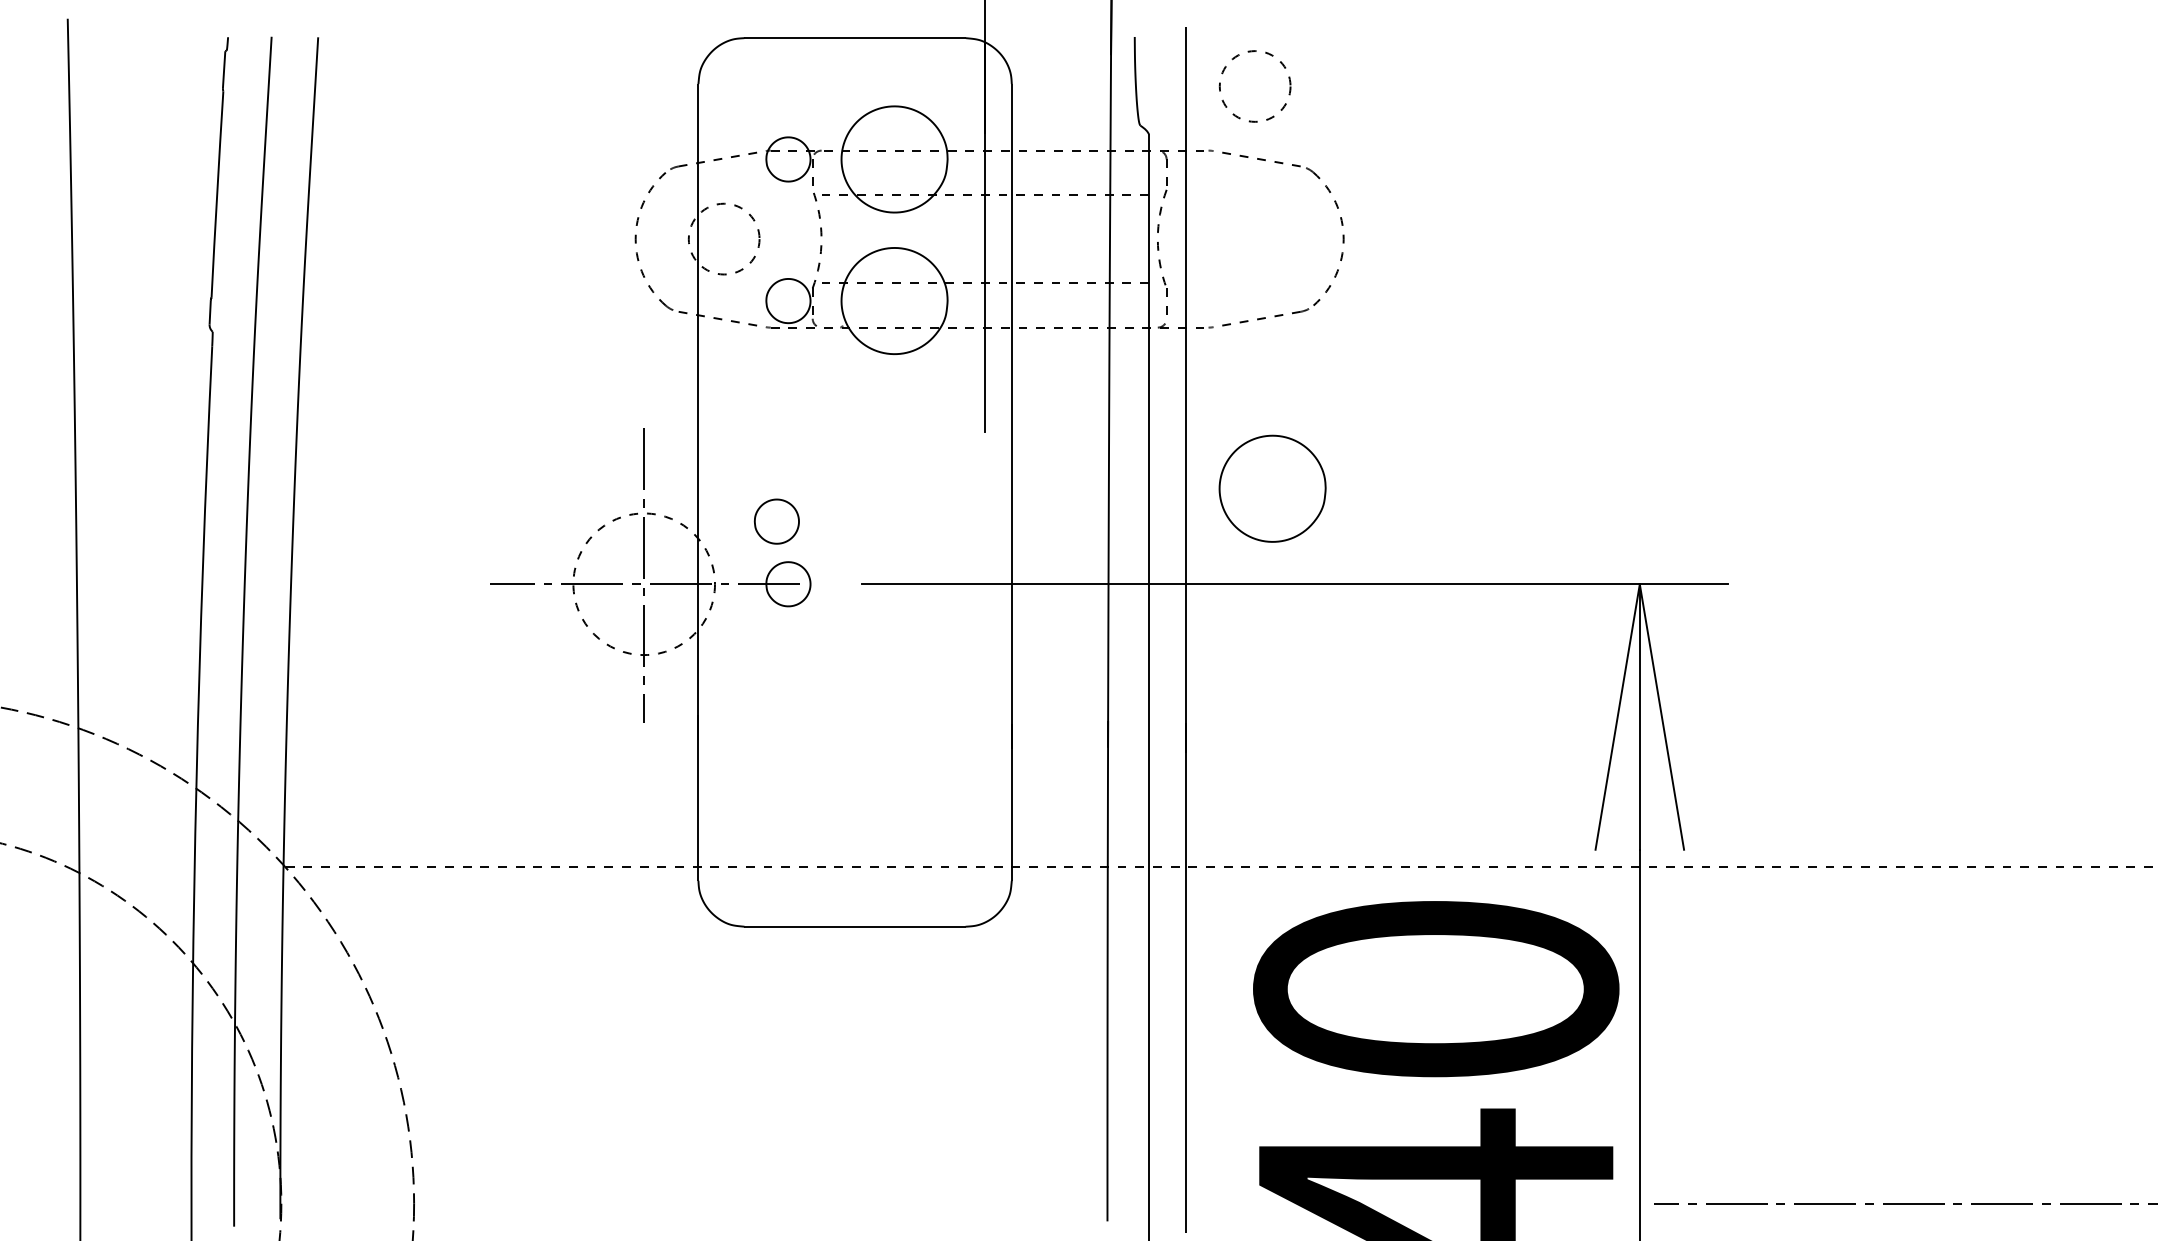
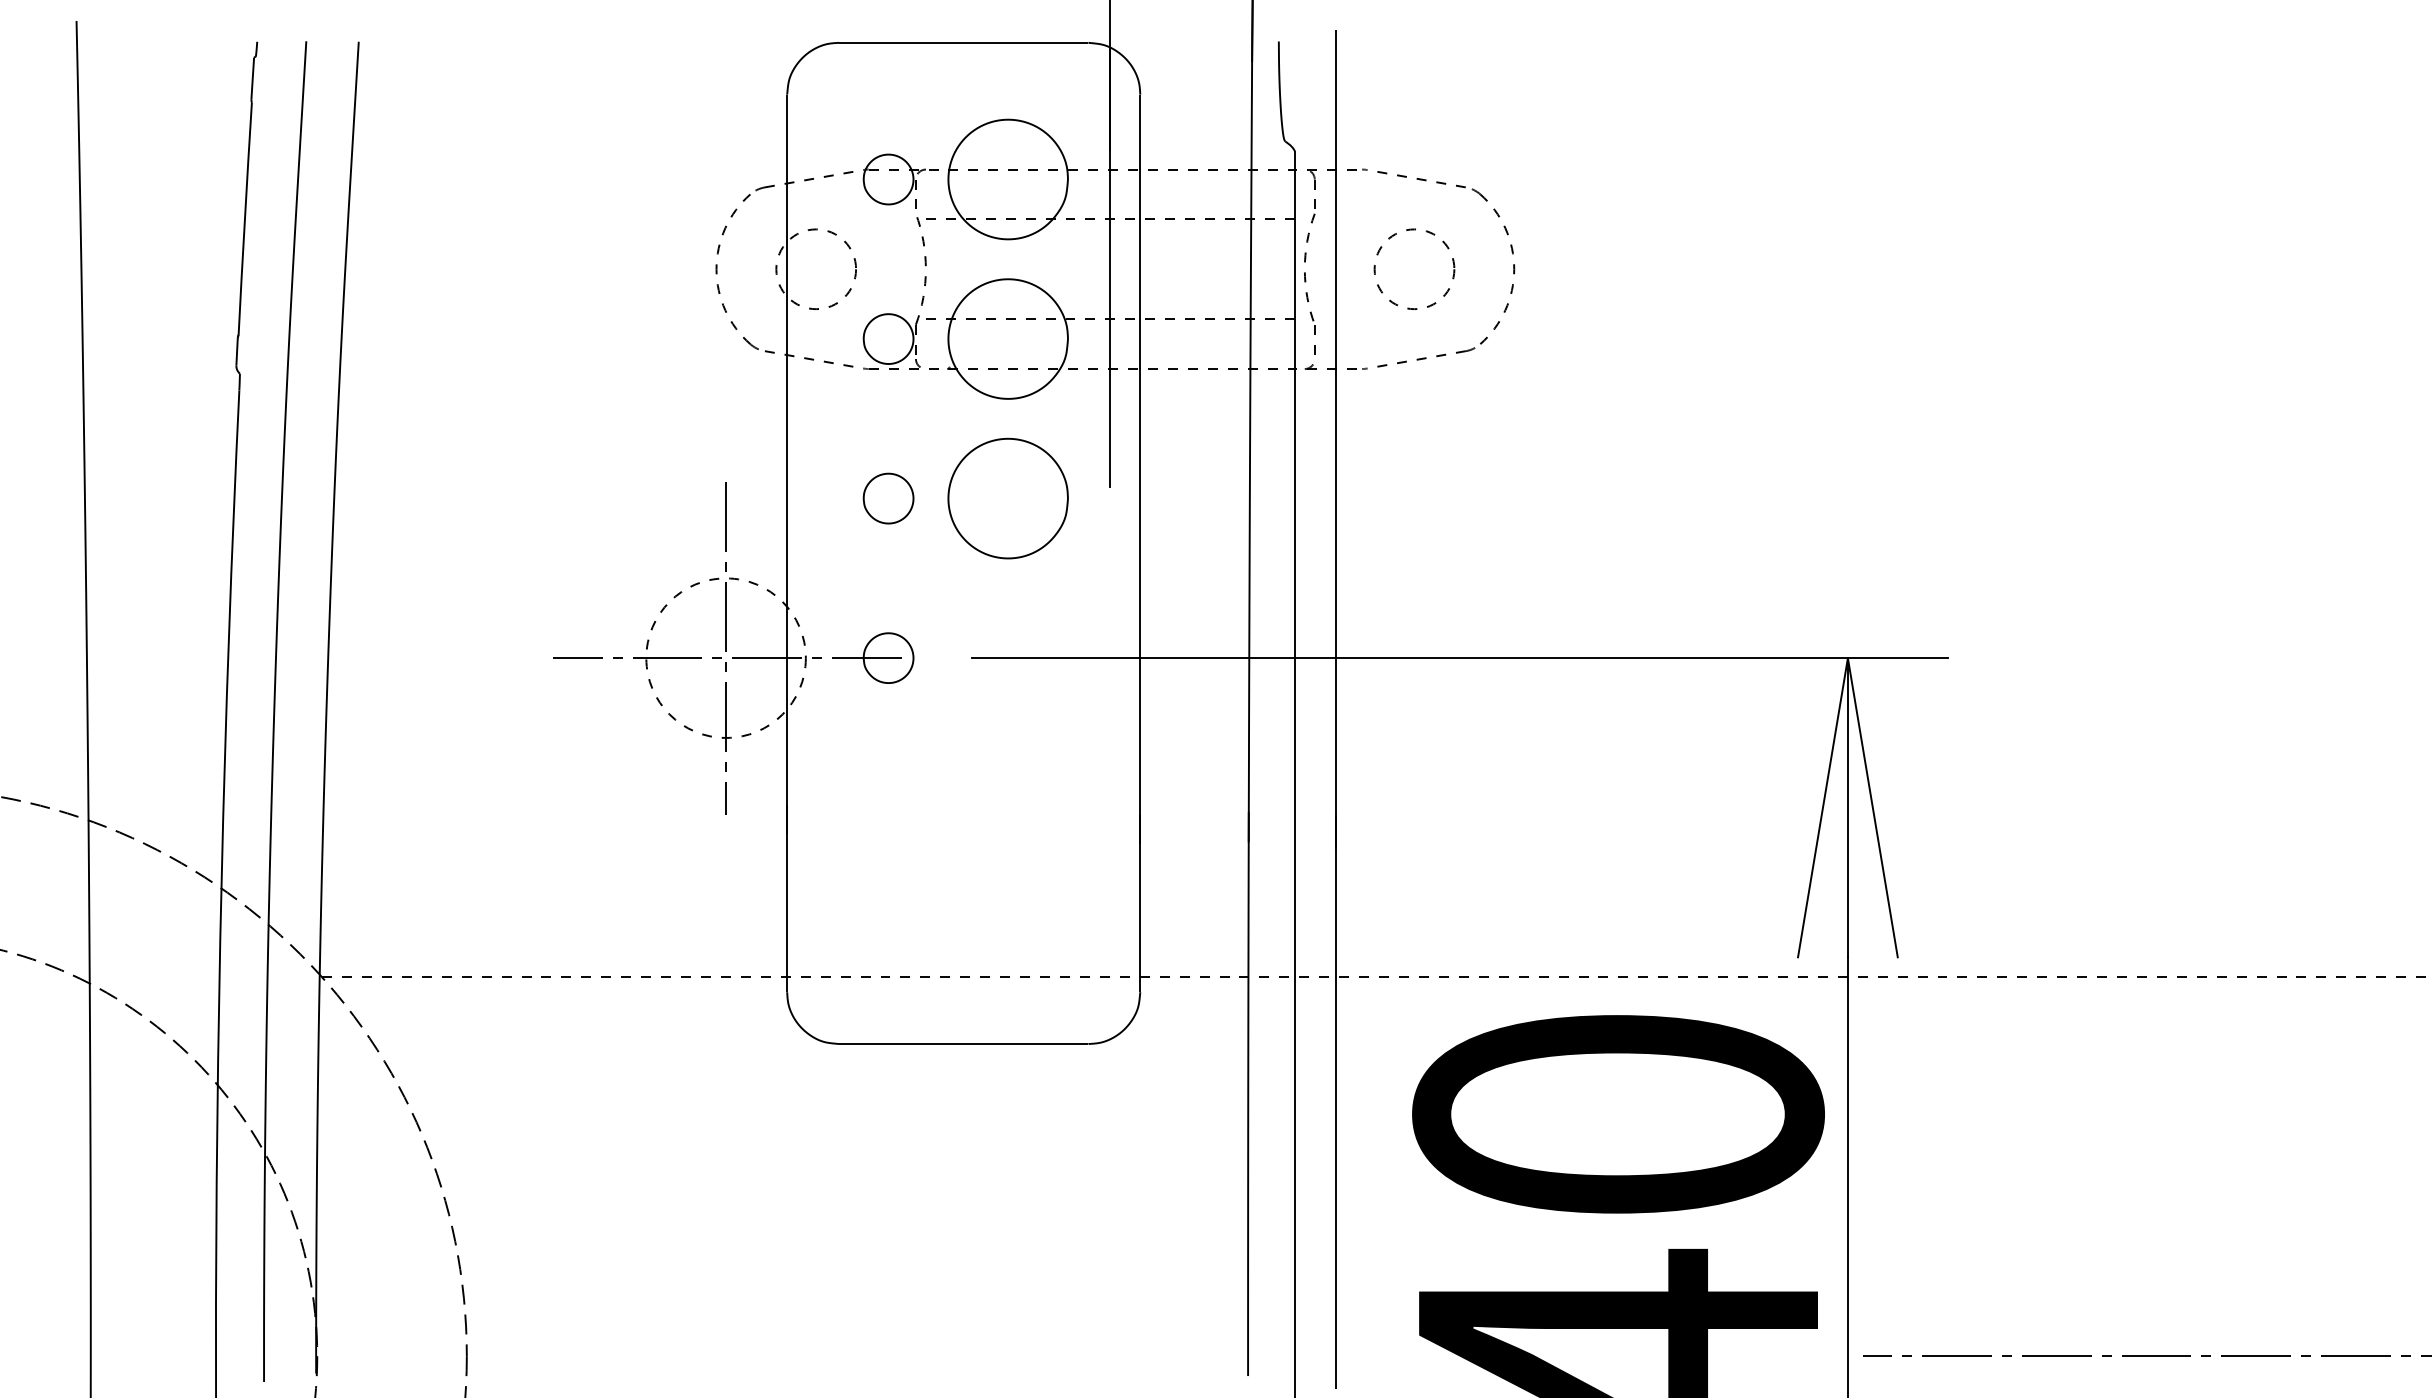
circle: (1255, 85) -> (1414, 268), moved
part: (1272, 488) -> (1007, 498), moved
part: (776, 521) -> (888, 498), moved

